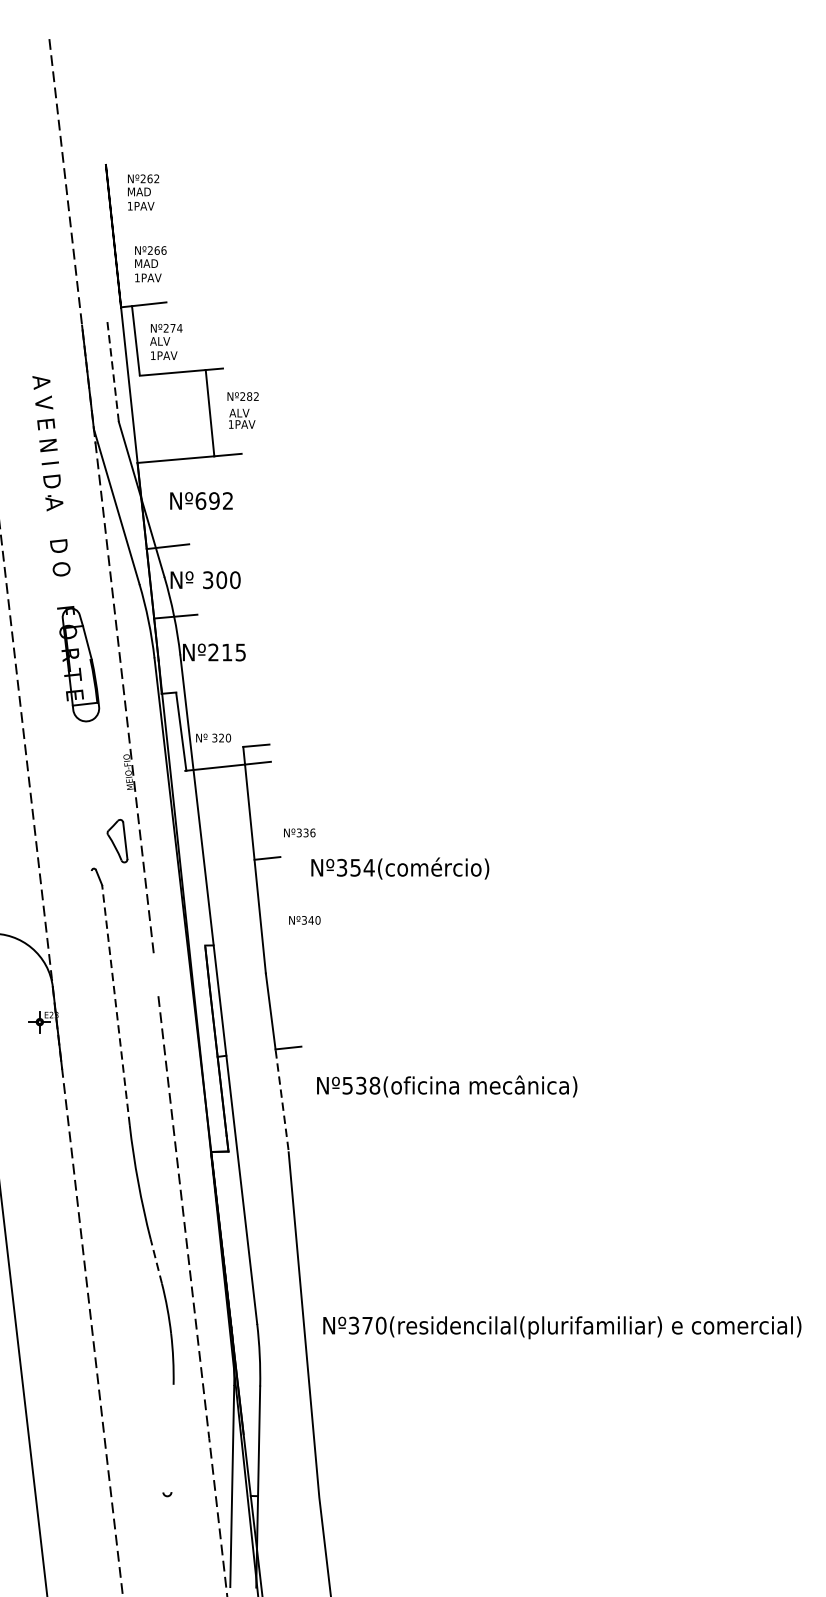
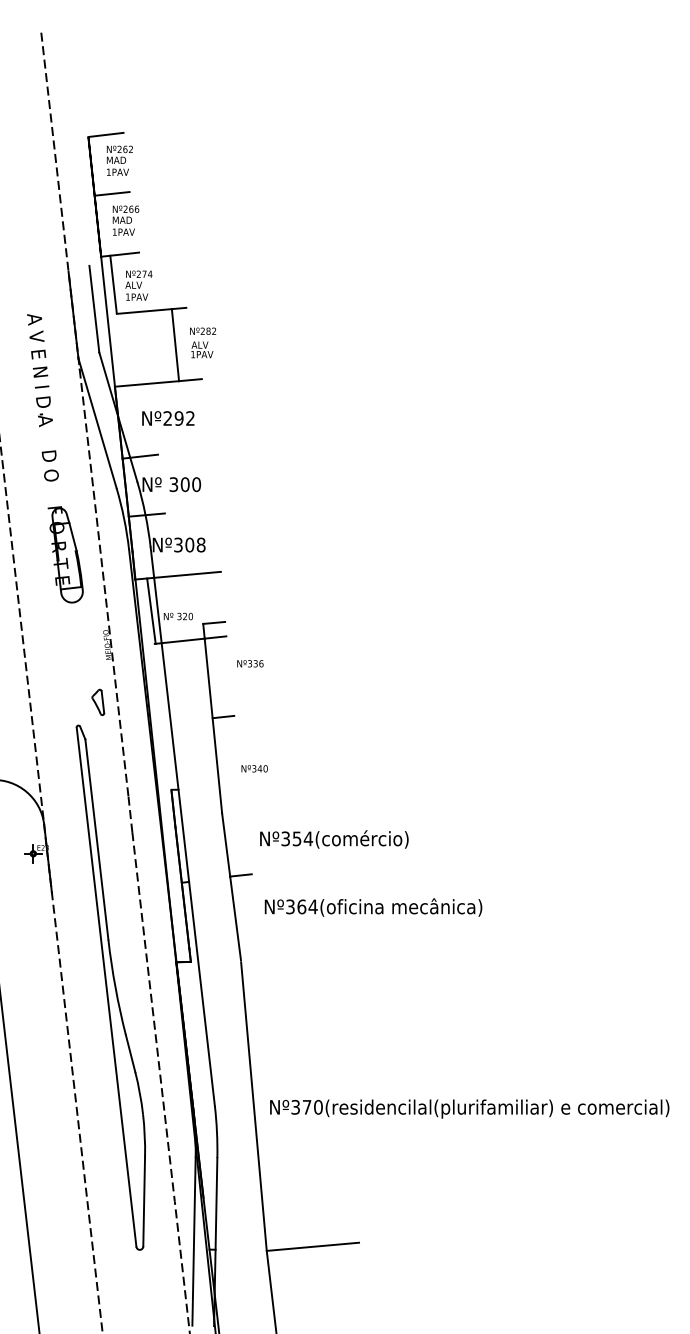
line: (126, 160) -> (105, 134), added
line: (133, 231) -> (111, 193), added
line: (113, 370) -> (94, 309), dashed -> solid
text: (200, 500) -> (167, 418), Nº692 -> Nº292
text: (226, 651) -> (189, 544), Nº215 -> Nº308
line: (219, 687) -> (183, 574), added
text: (299, 832) -> (250, 663), moved
part: (117, 839) -> (98, 701), size x0.71
text: (400, 868) -> (334, 839), moved
line: (156, 975) -> (130, 814), added
line: (115, 1005) -> (96, 839), dashed -> solid
text: (360, 1085) -> (301, 906), Nº538(oficina -> Nº364(oficina
line: (281, 1099) -> (235, 918), dashed -> solid
line: (127, 1181) -> (106, 986), added
line: (156, 1261) -> (130, 1053), dashed -> solid
line: (172, 1438) -> (144, 1201), added
line: (374, 1492) -> (312, 1246), added

